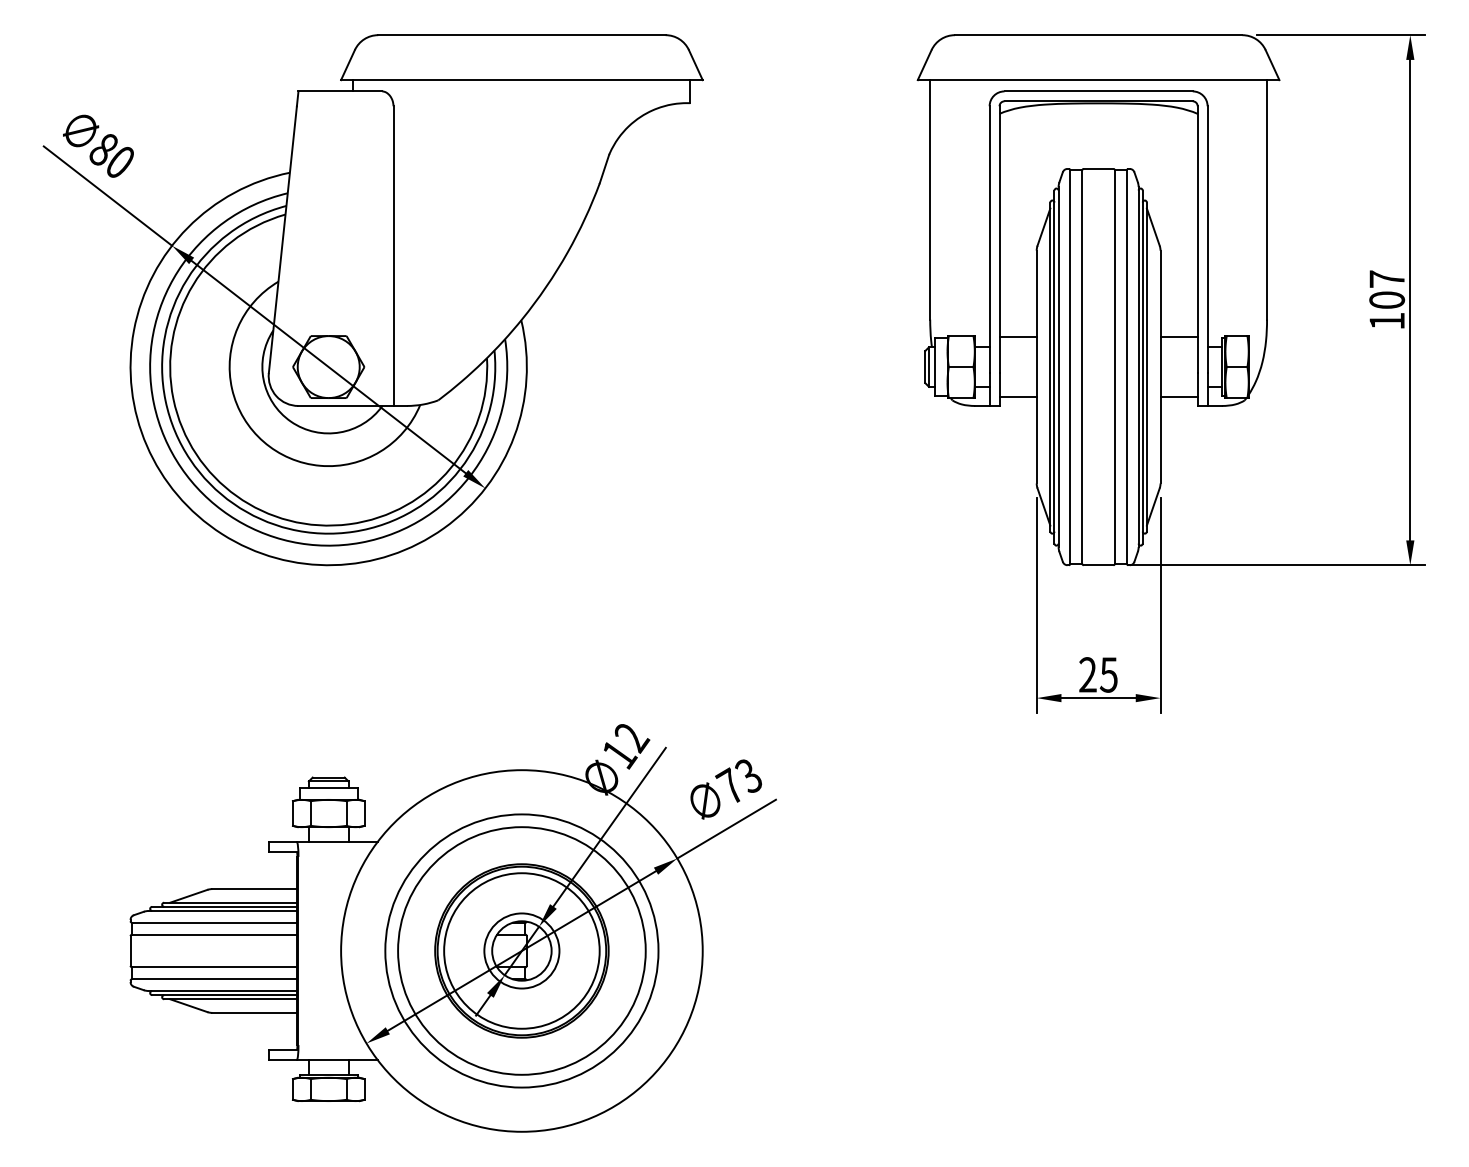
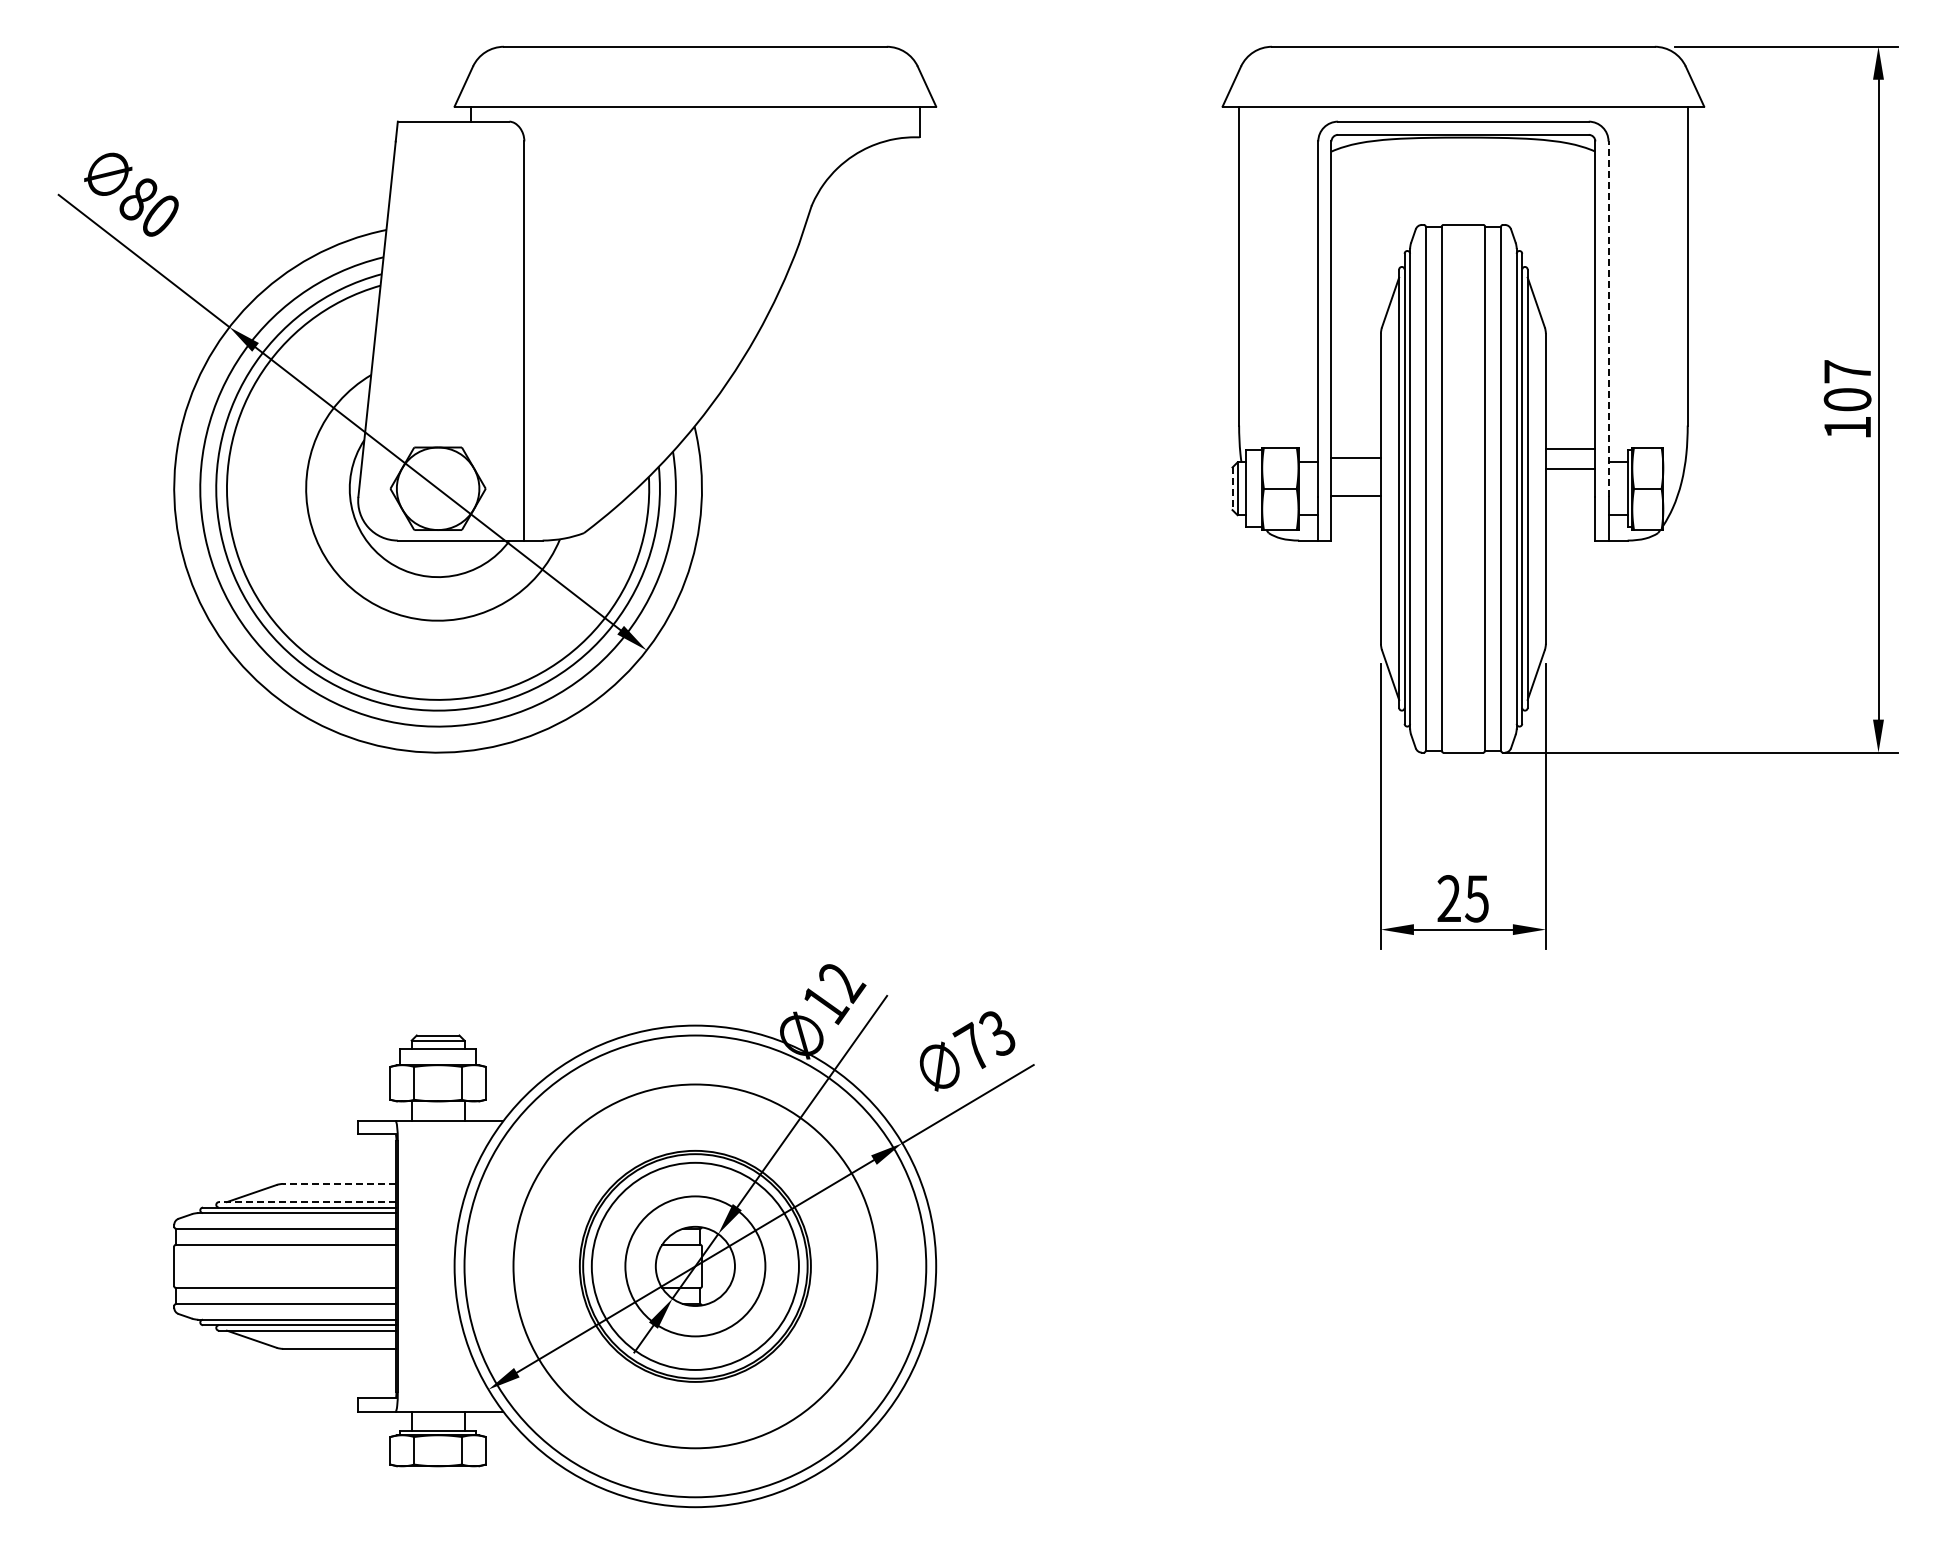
line: (1207, 239) -> (1608, 319), solid -> dashed
line: (1017, 337) -> (1355, 496), moved
line: (925, 367) -> (1232, 489), solid -> dashed
line: (1017, 396) -> (1355, 458), moved
line: (1179, 396) -> (1570, 469), moved
line: (254, 888) -> (339, 1183), solid -> dashed
line: (230, 903) -> (307, 1202), solid -> dashed
circle: (521, 951) -> (695, 1266), size x1.4
circle: (521, 951) -> (695, 1266), size x1.4

